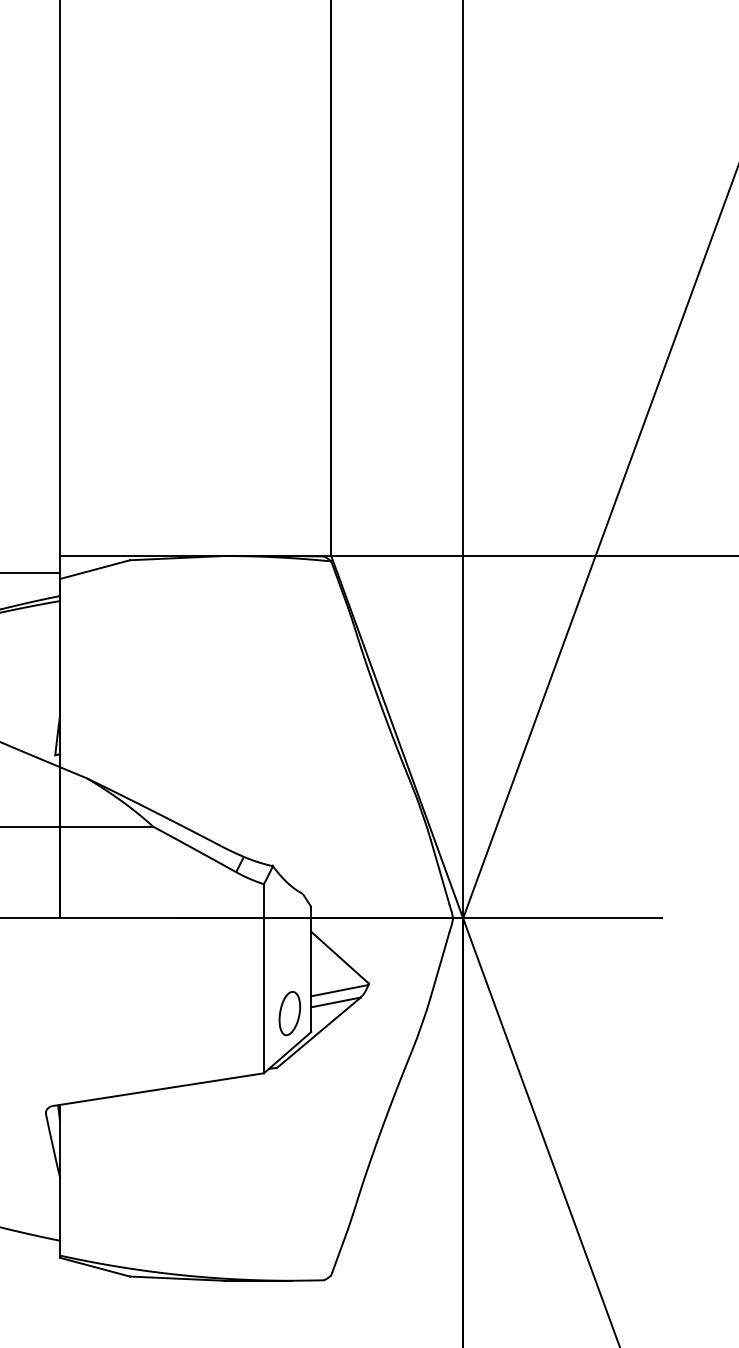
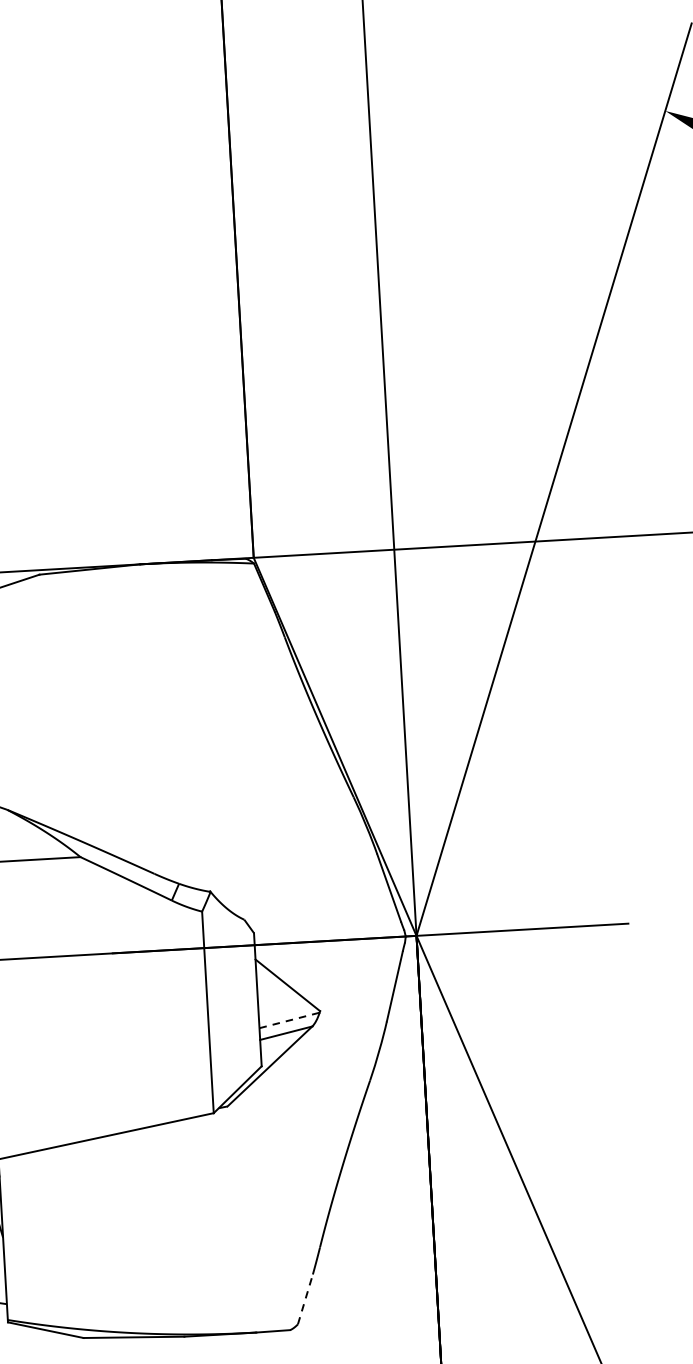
line: (340, 990) -> (290, 1020), solid -> dashed
part: (289, 1013) -> (237, 1047), removed
line: (339, 1251) -> (305, 1298), solid -> dashed

